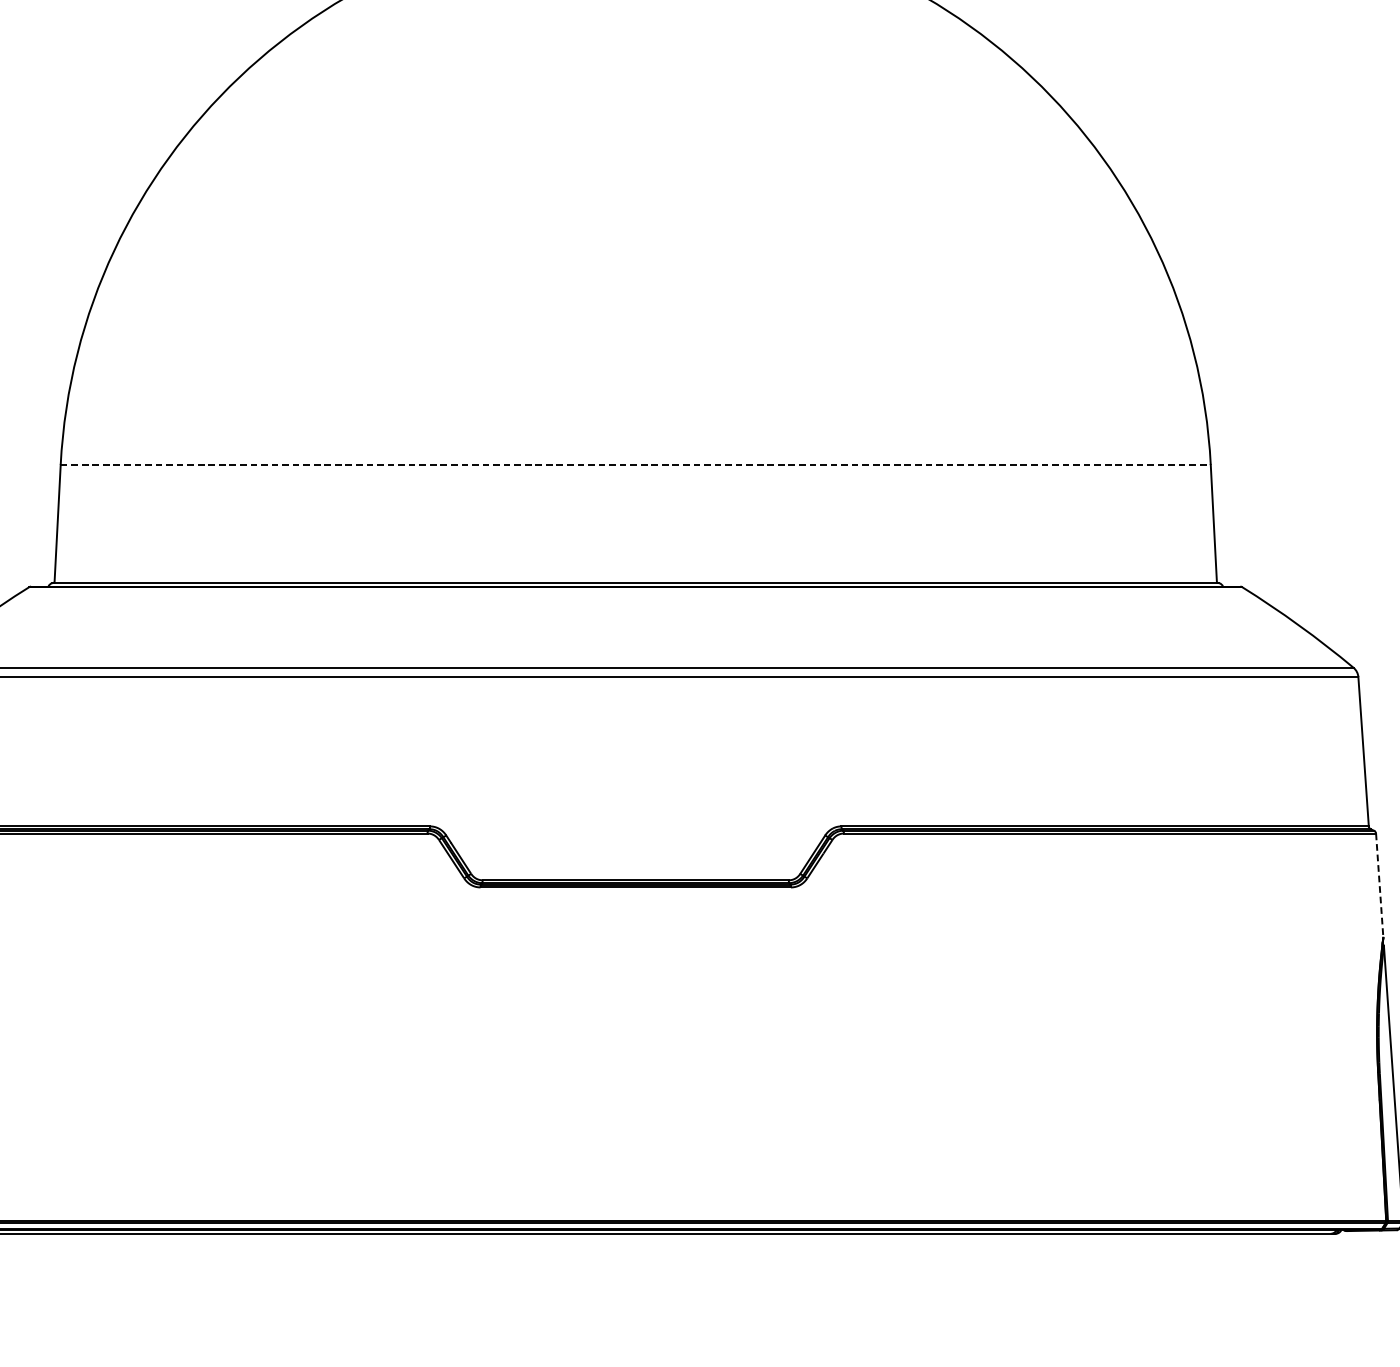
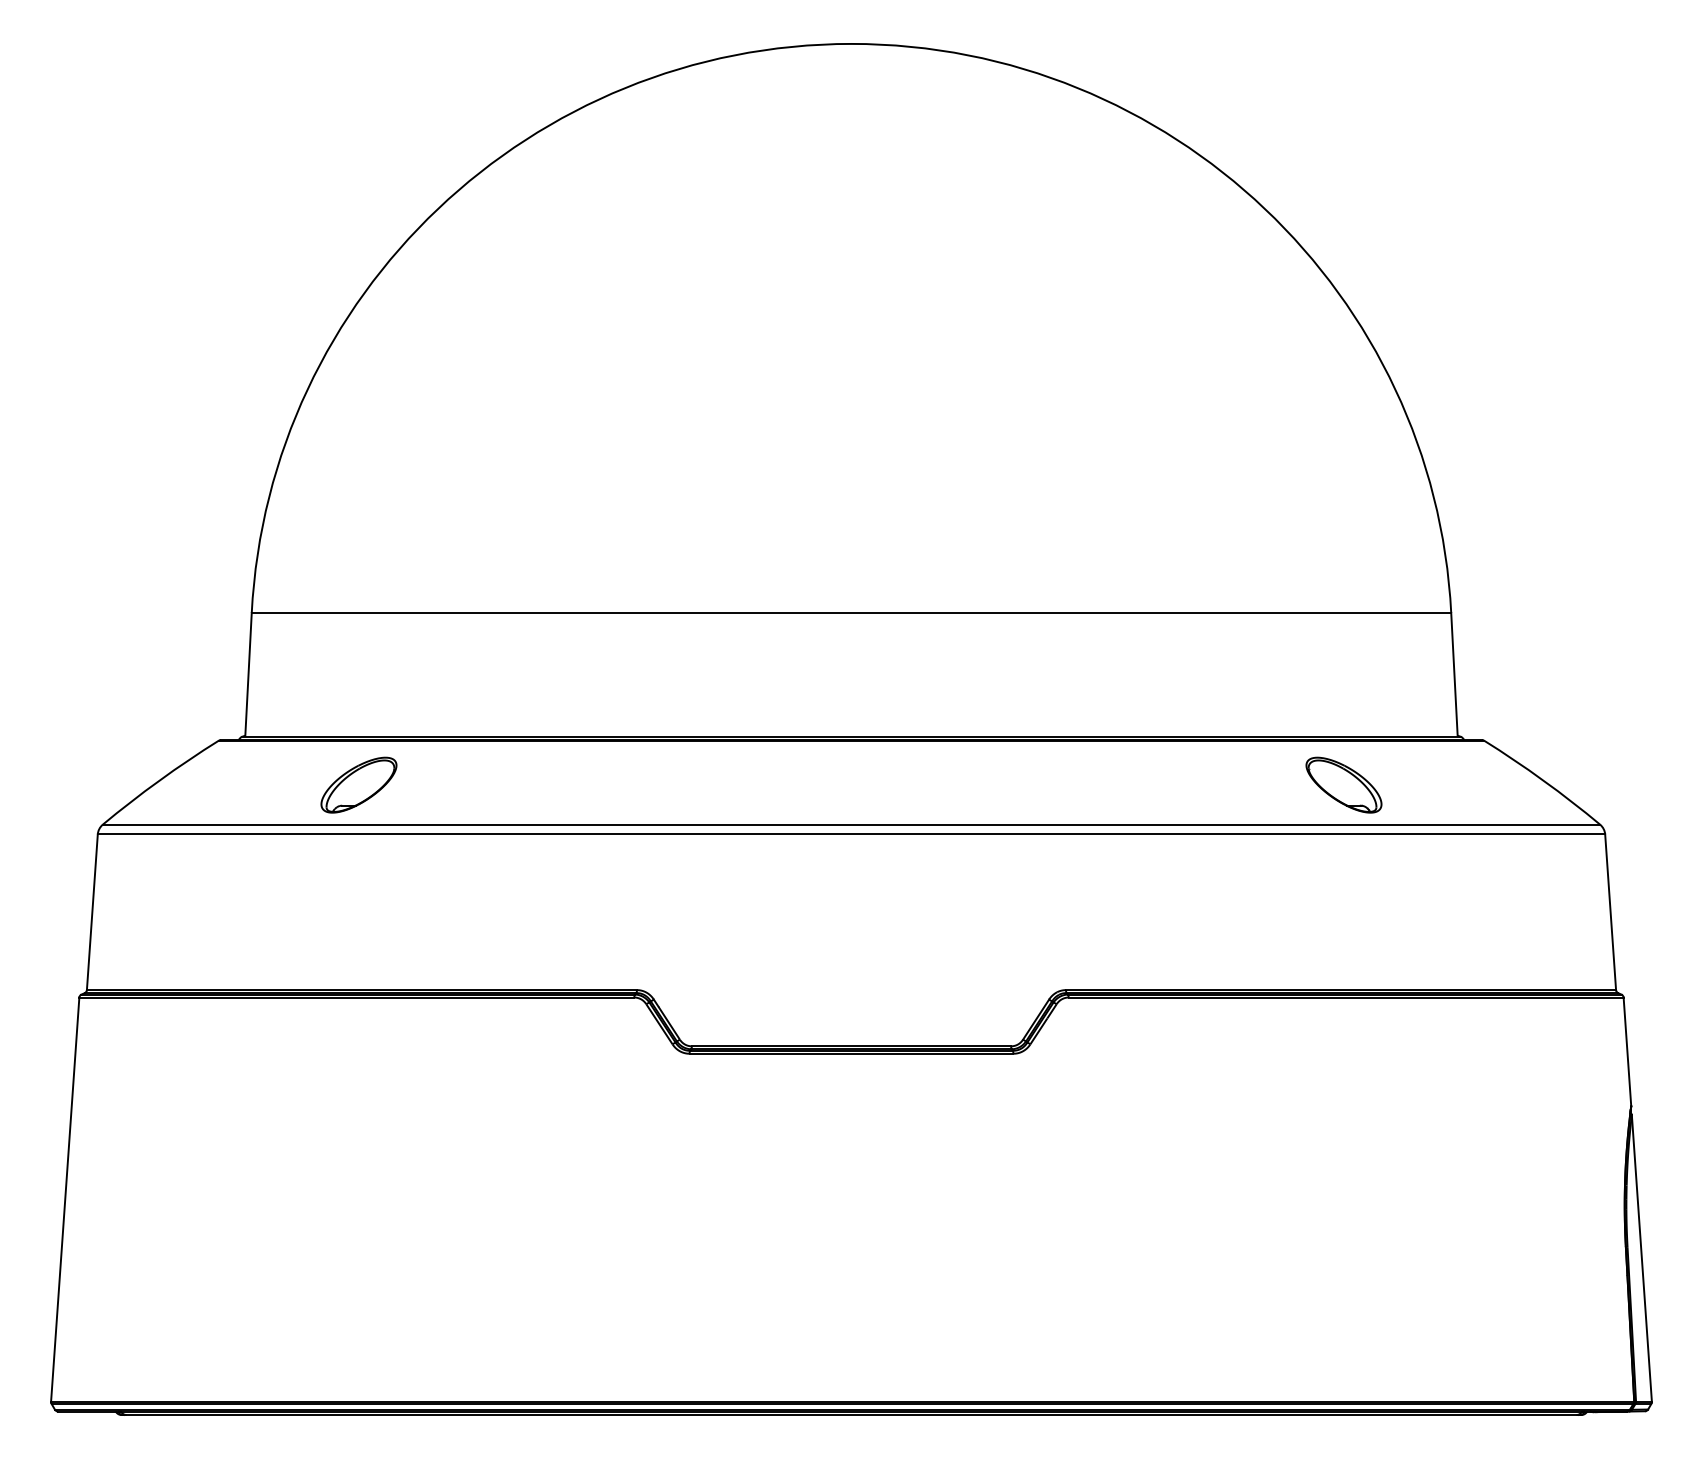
line: (635, 465) -> (851, 613), dashed -> solid
part: (163, 629) -> (358, 784), added
part: (1107, 629) -> (1343, 784), added
line: (1379, 886) -> (1627, 1052), dashed -> solid

